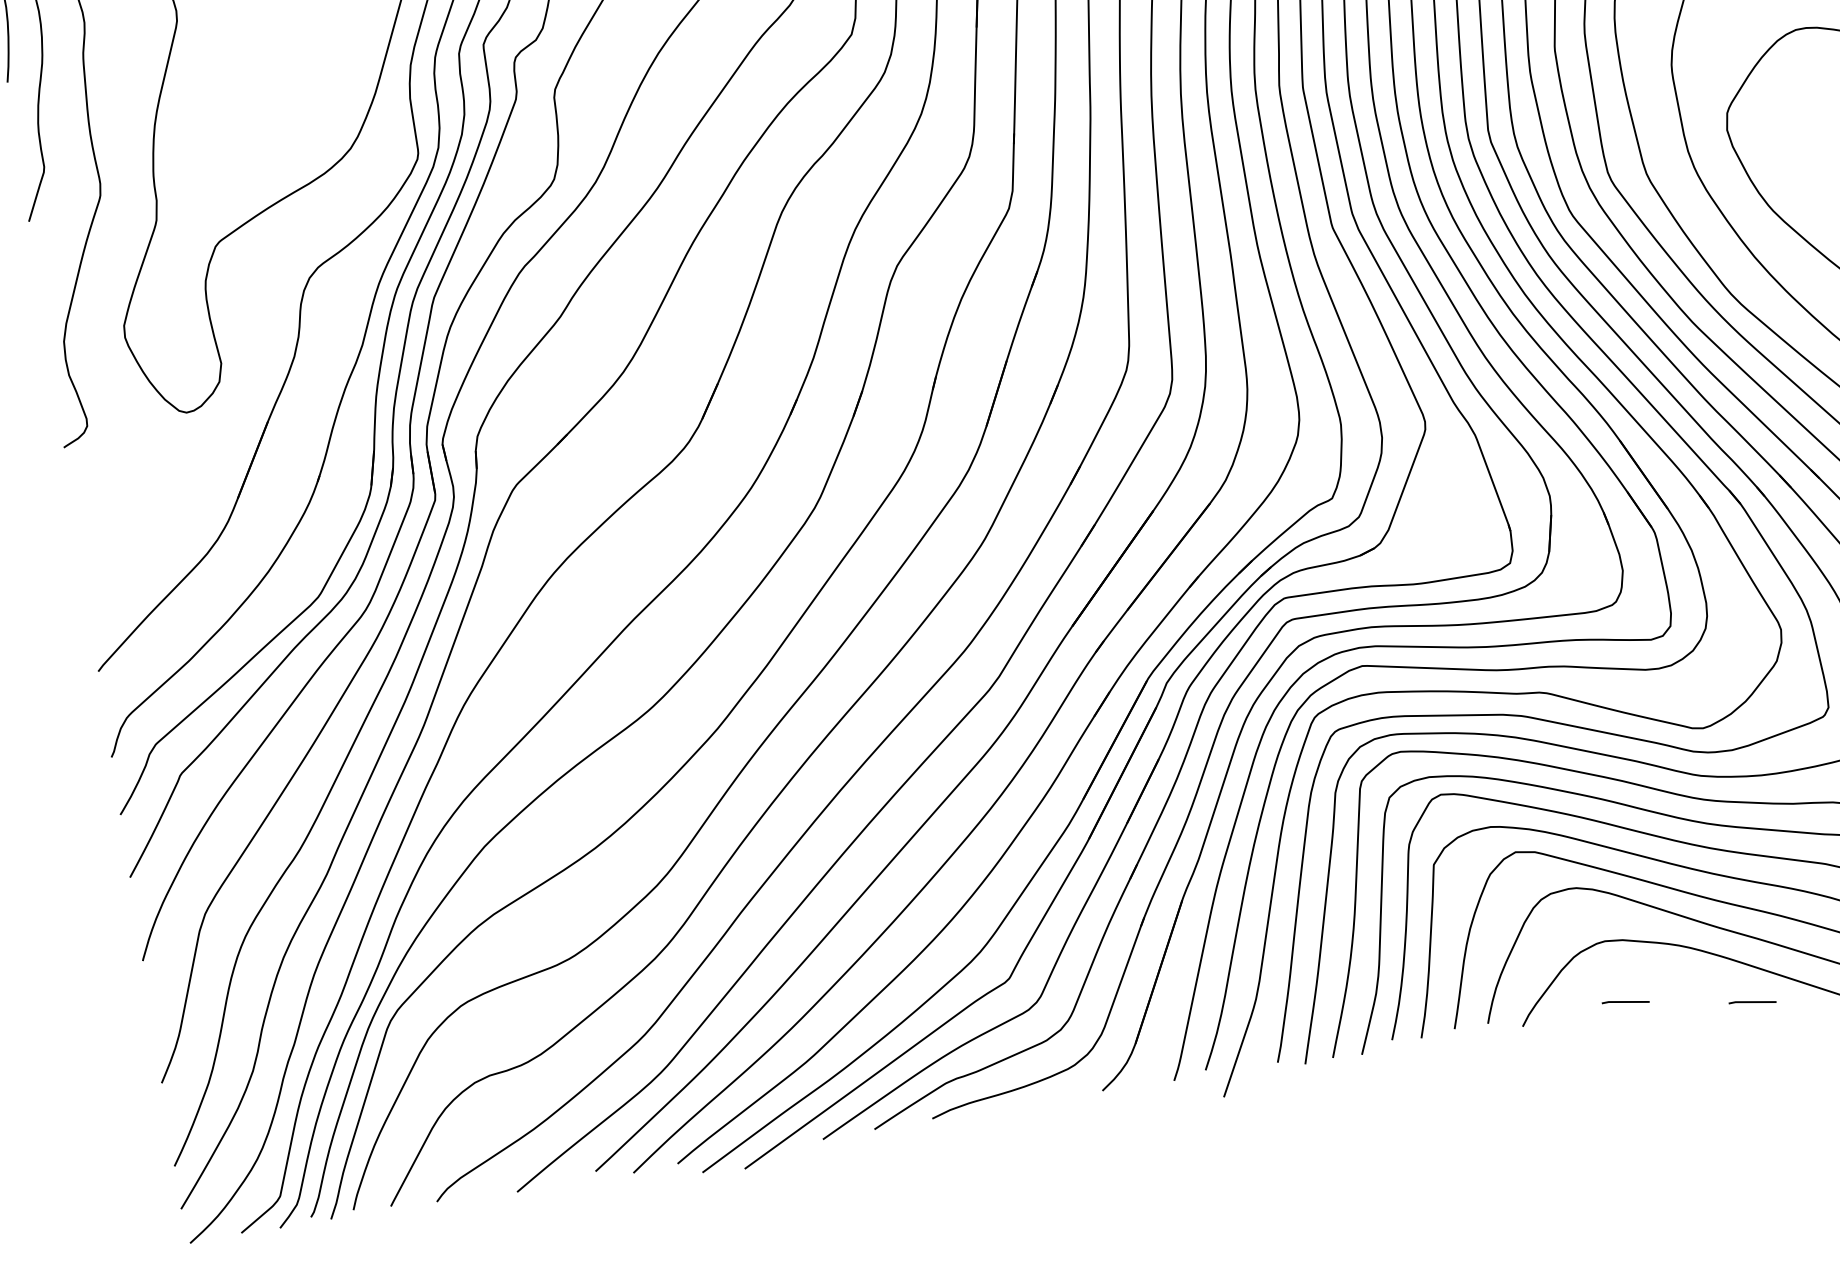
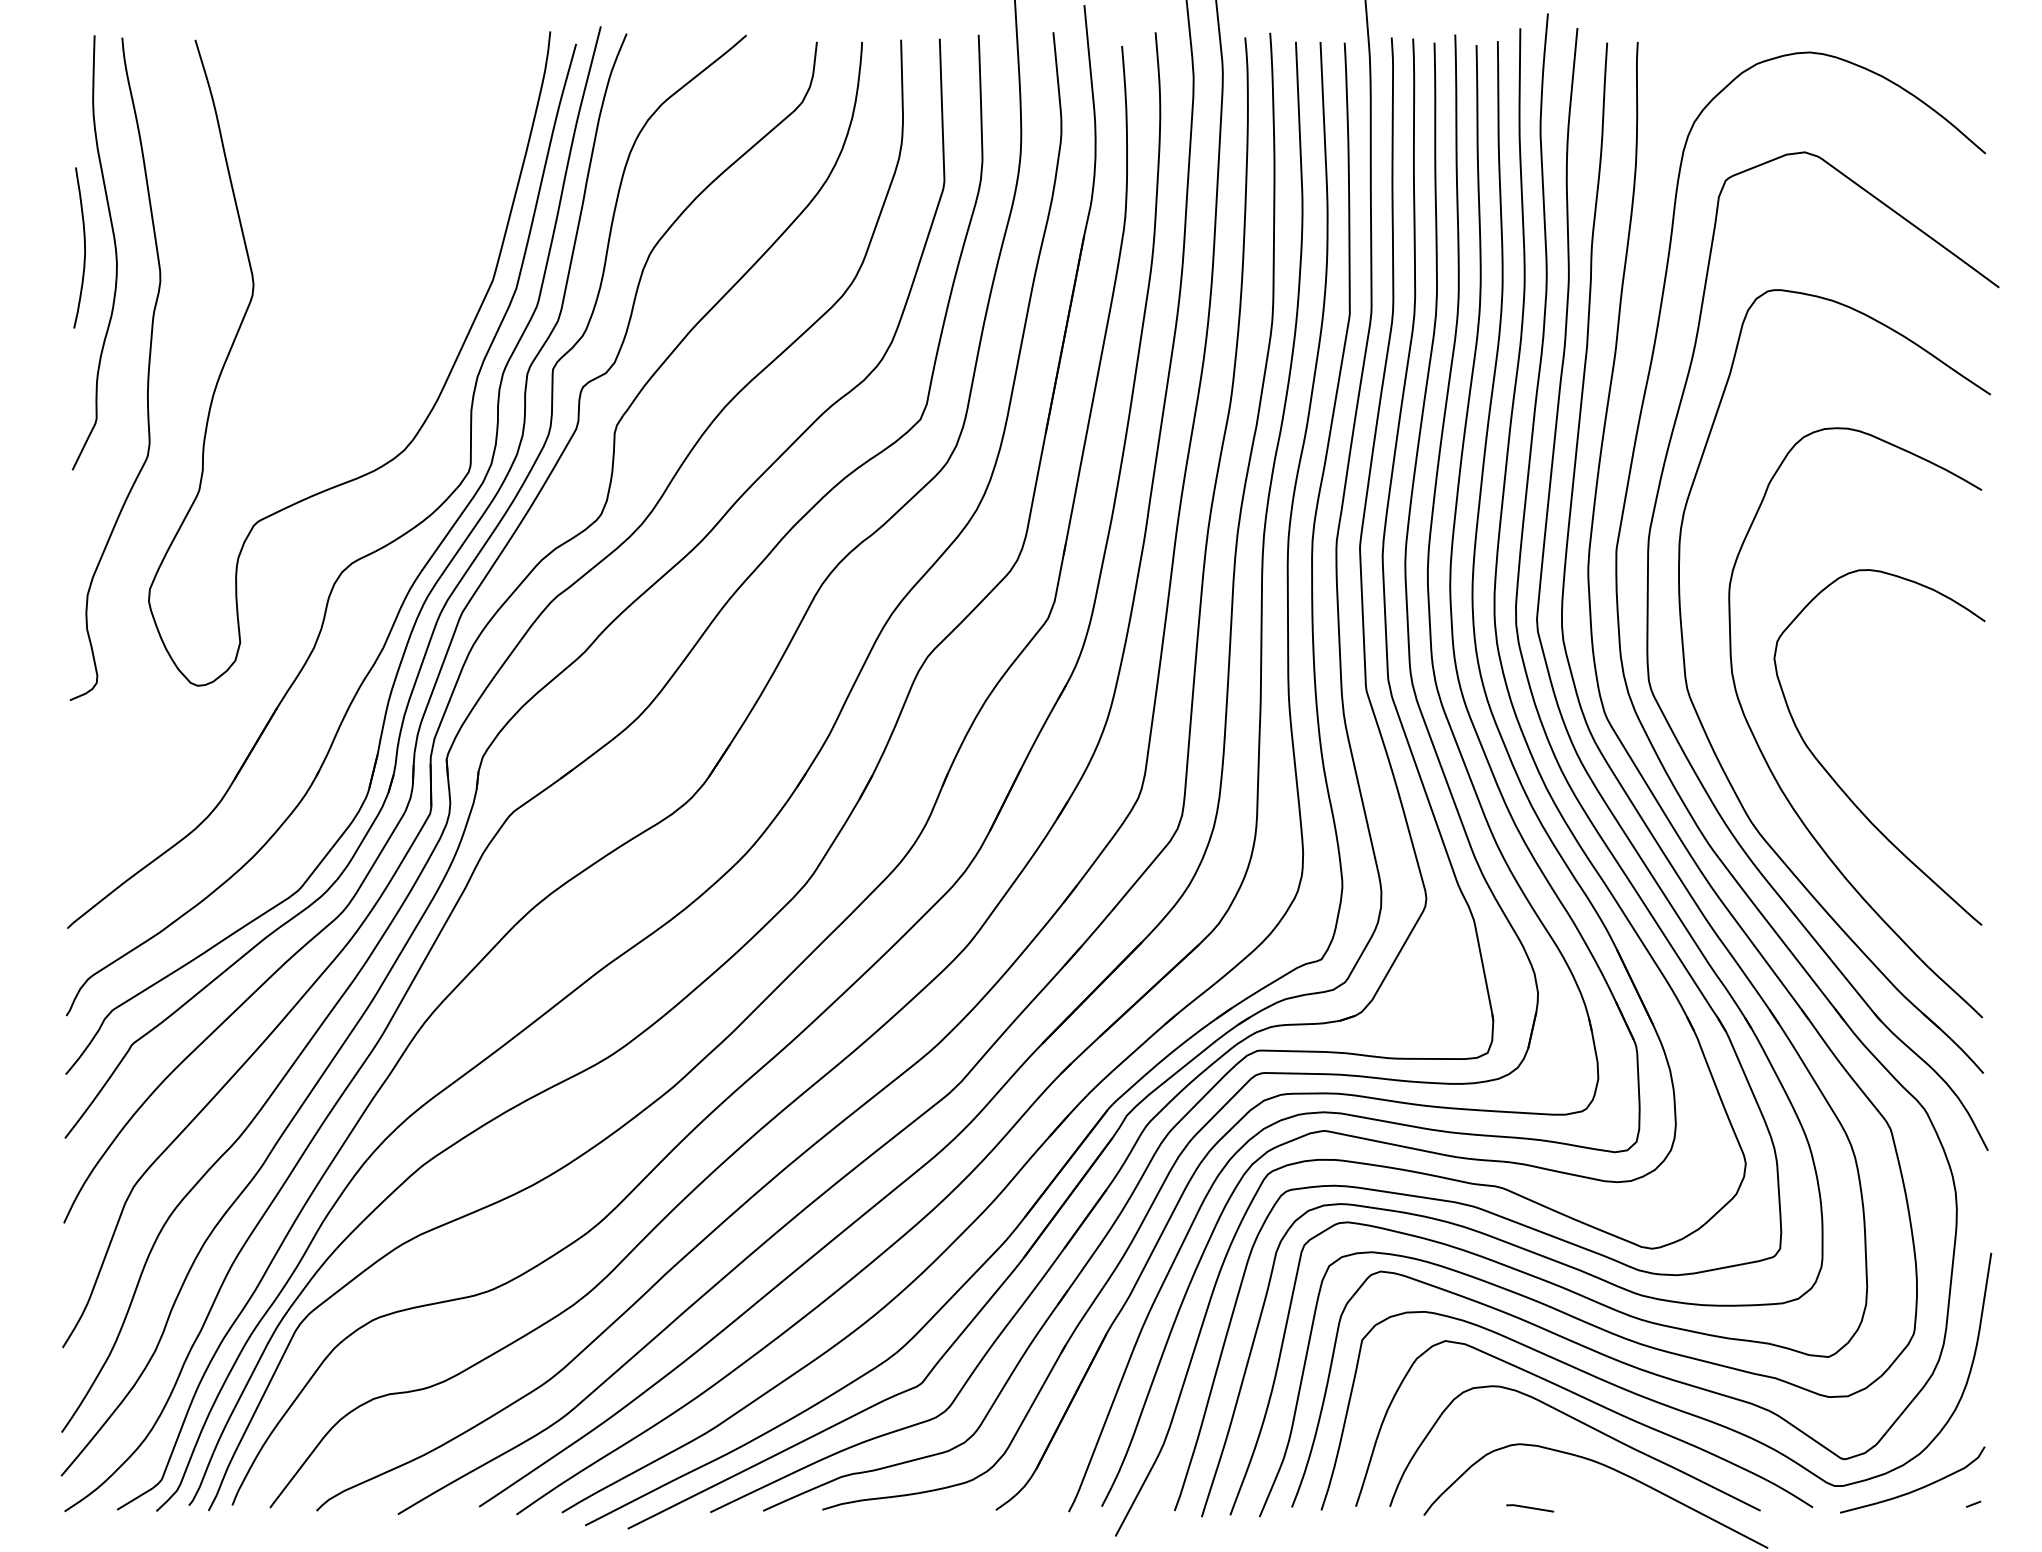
line: (1752, 1002) -> (1656, 1529), removed

